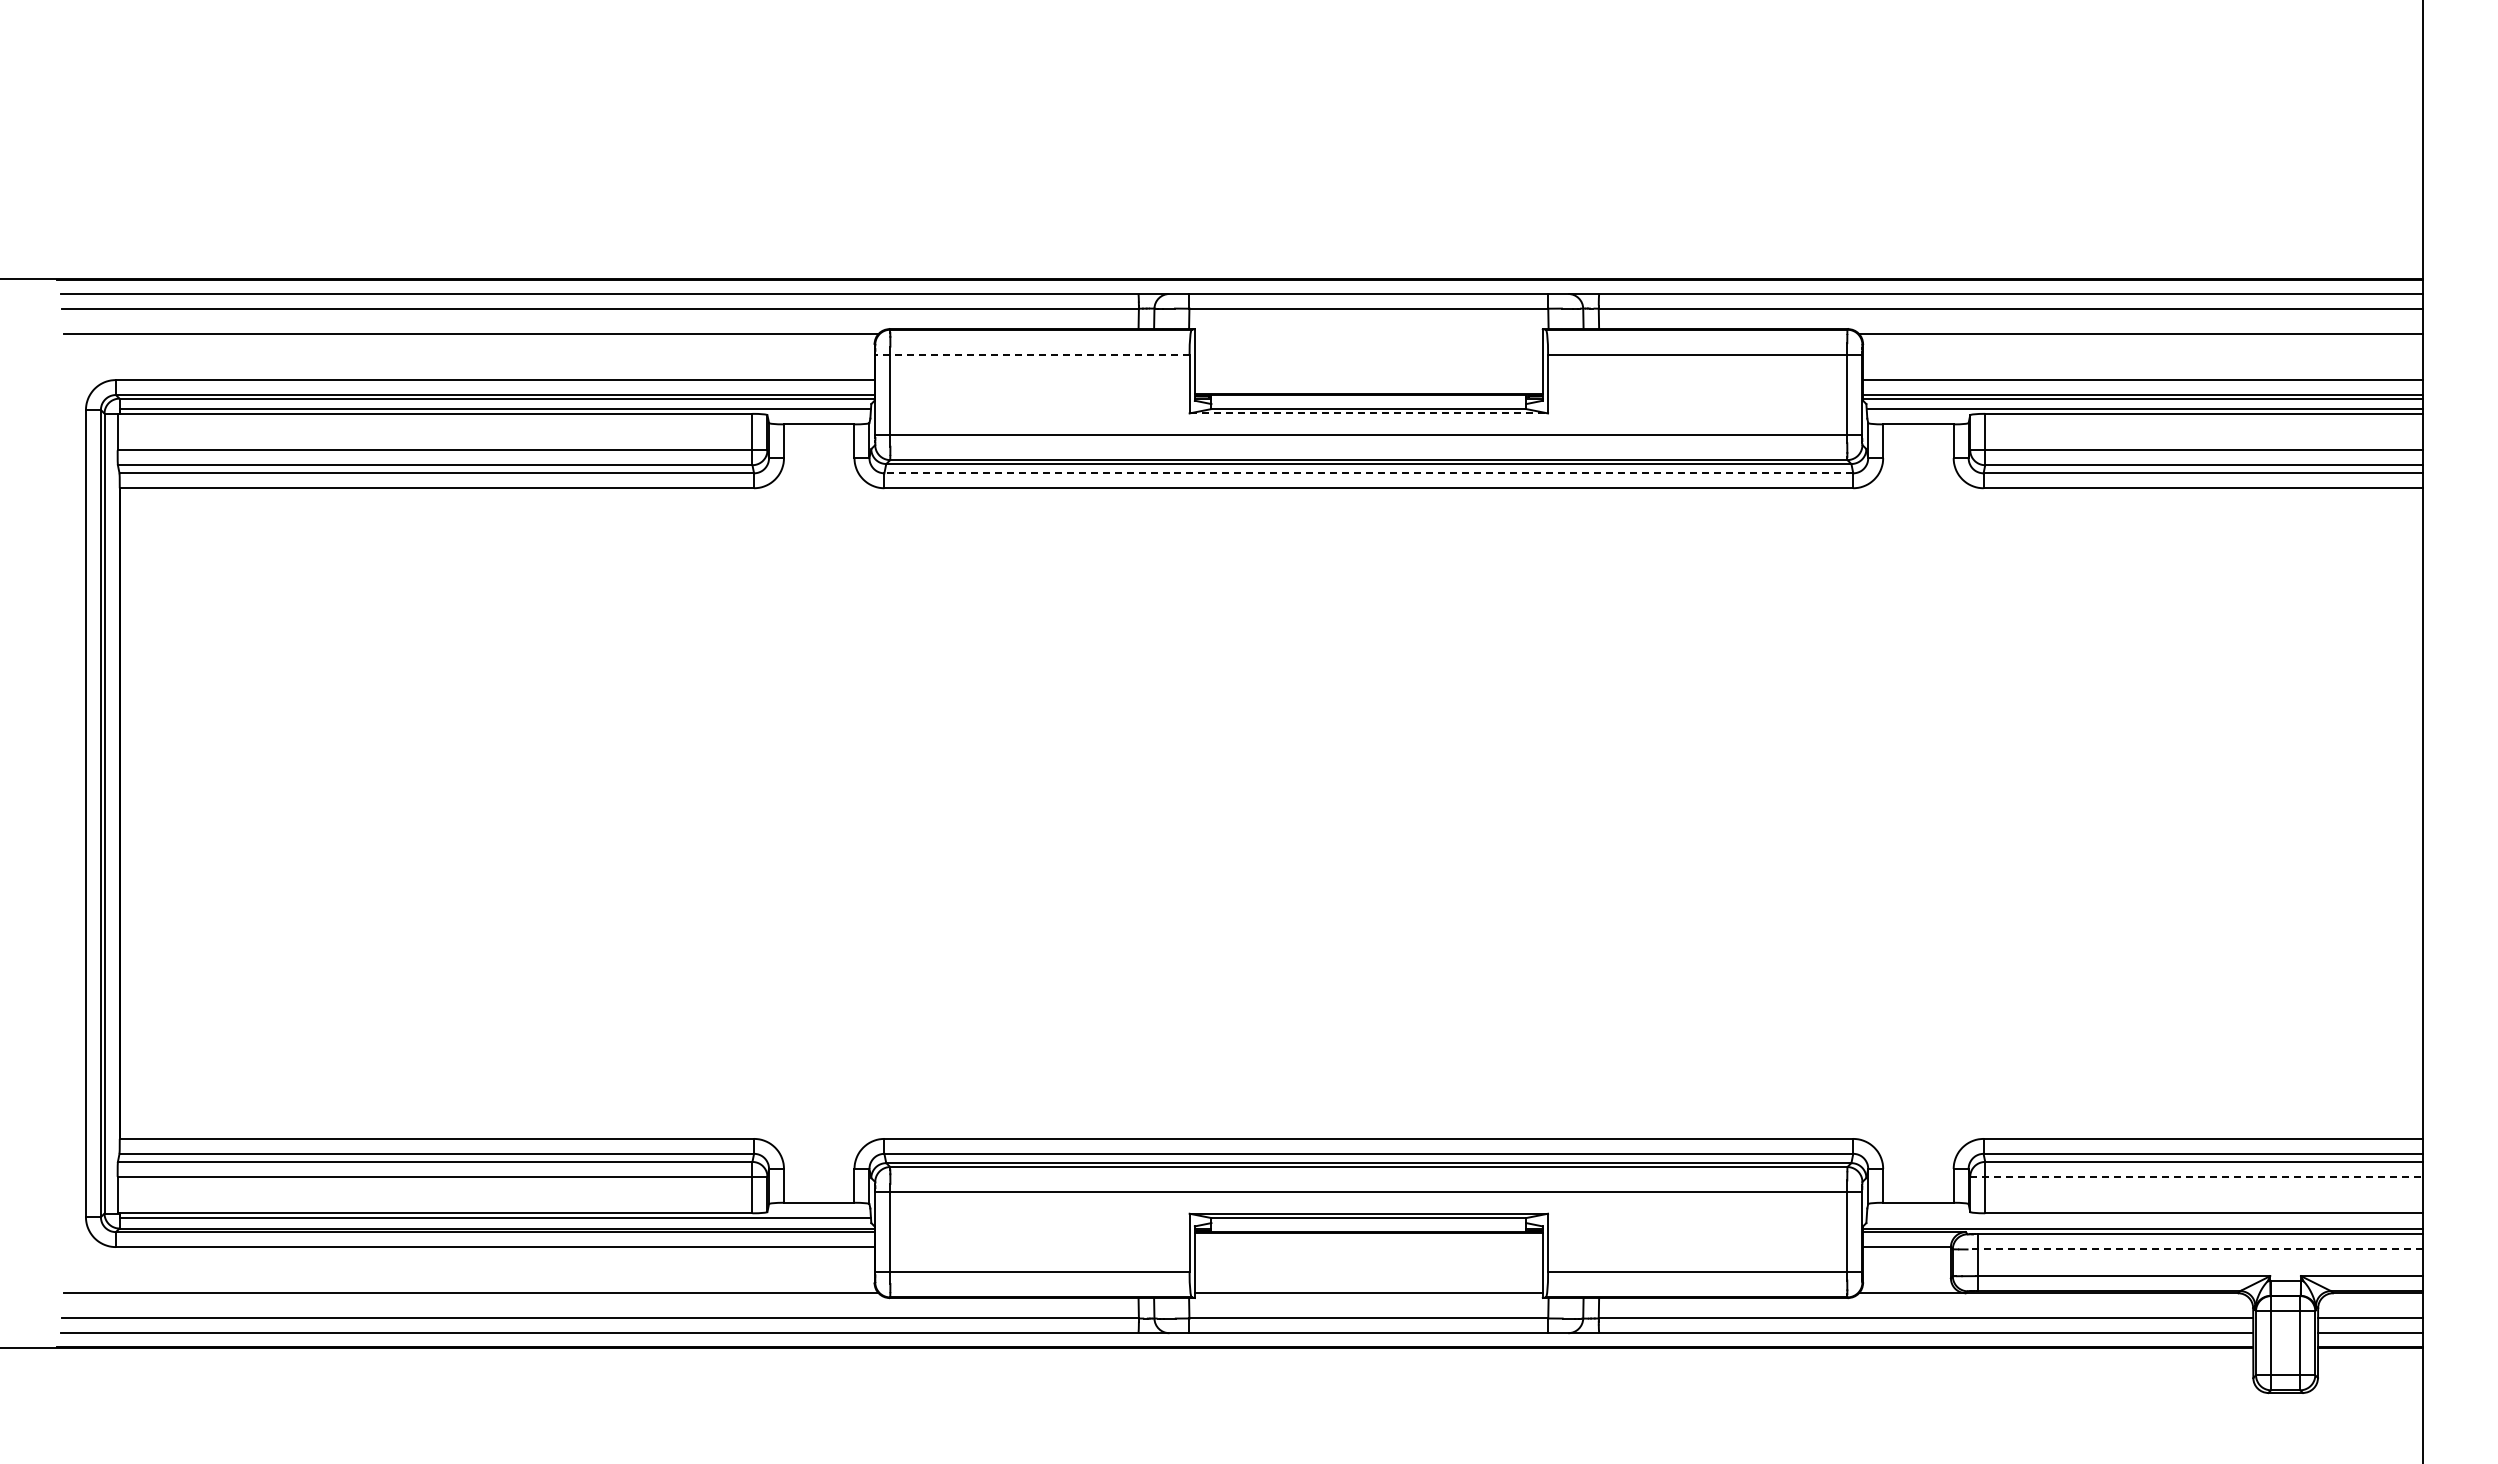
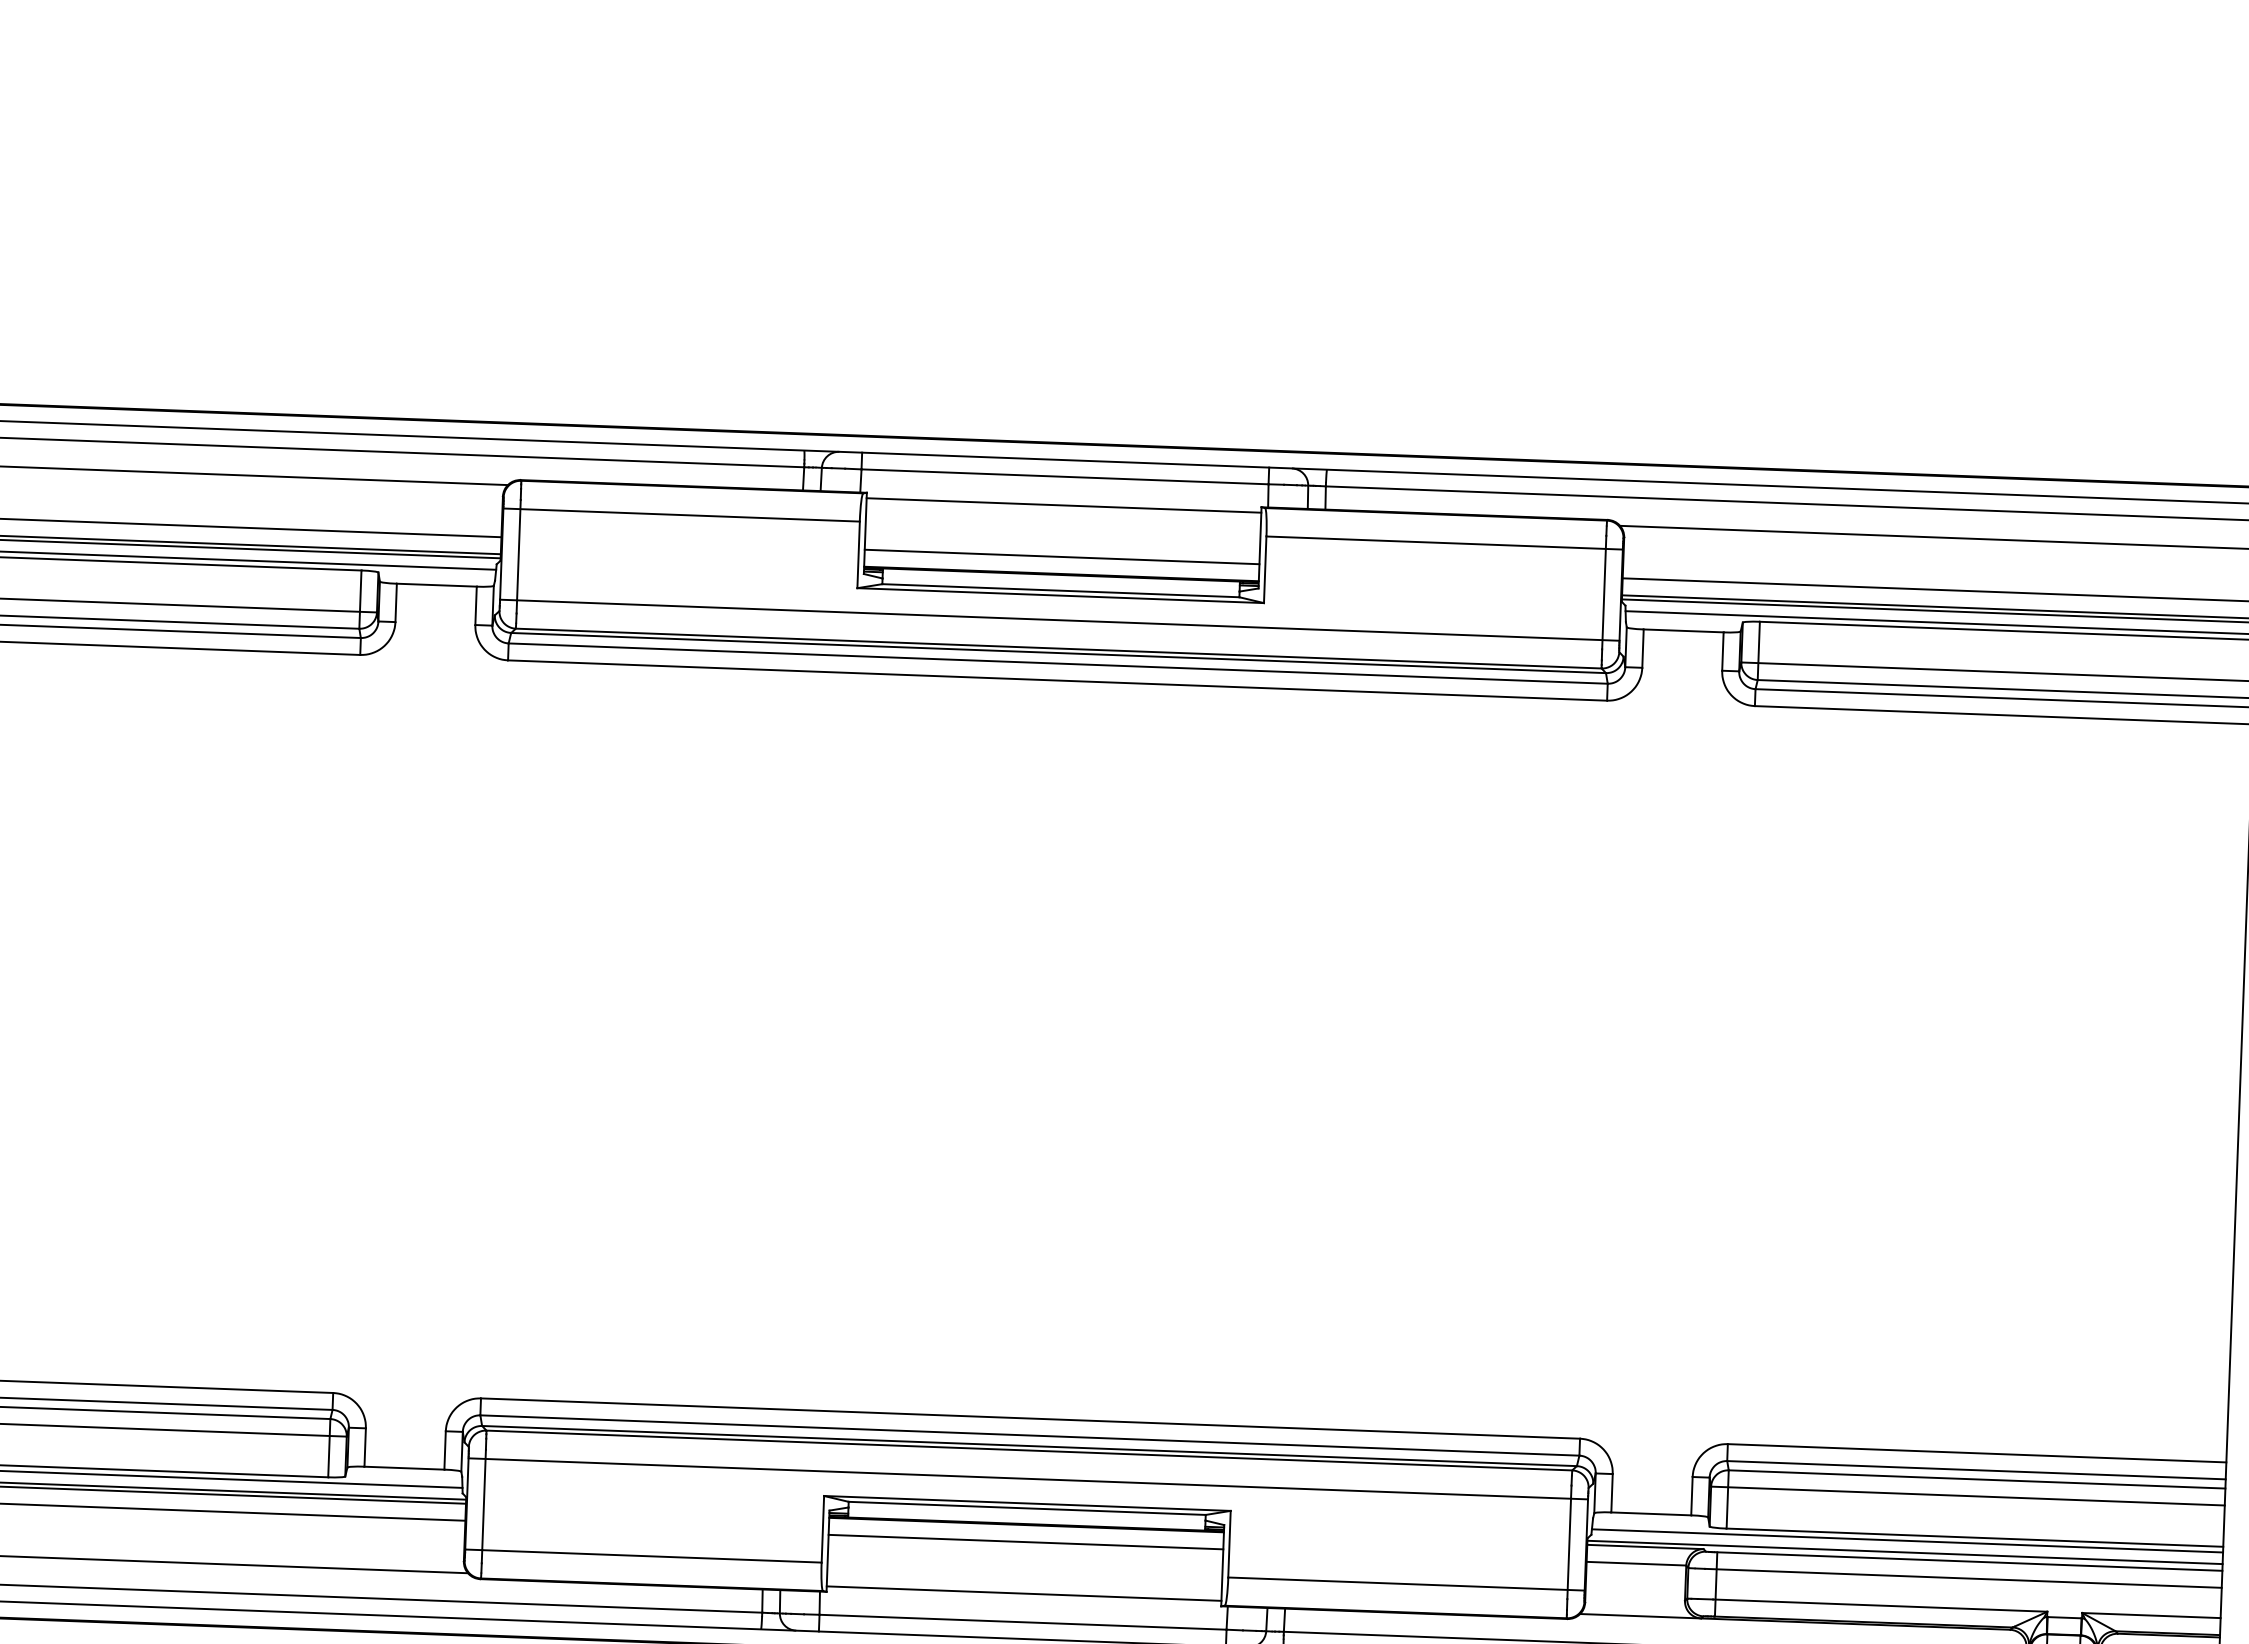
line: (1368, 333) -> (1063, 504), added
line: (1032, 354) -> (681, 514), dashed -> solid
line: (1368, 379) -> (1061, 557), added
line: (1369, 413) -> (1061, 595), dashed -> solid
line: (1368, 473) -> (1057, 663), dashed -> solid
line: (2197, 1176) -> (1968, 1495), dashed -> solid
line: (2144, 1218) -> (1907, 1541), added
line: (1368, 1247) -> (1025, 1541), added
line: (2195, 1249) -> (1963, 1578), dashed -> solid

